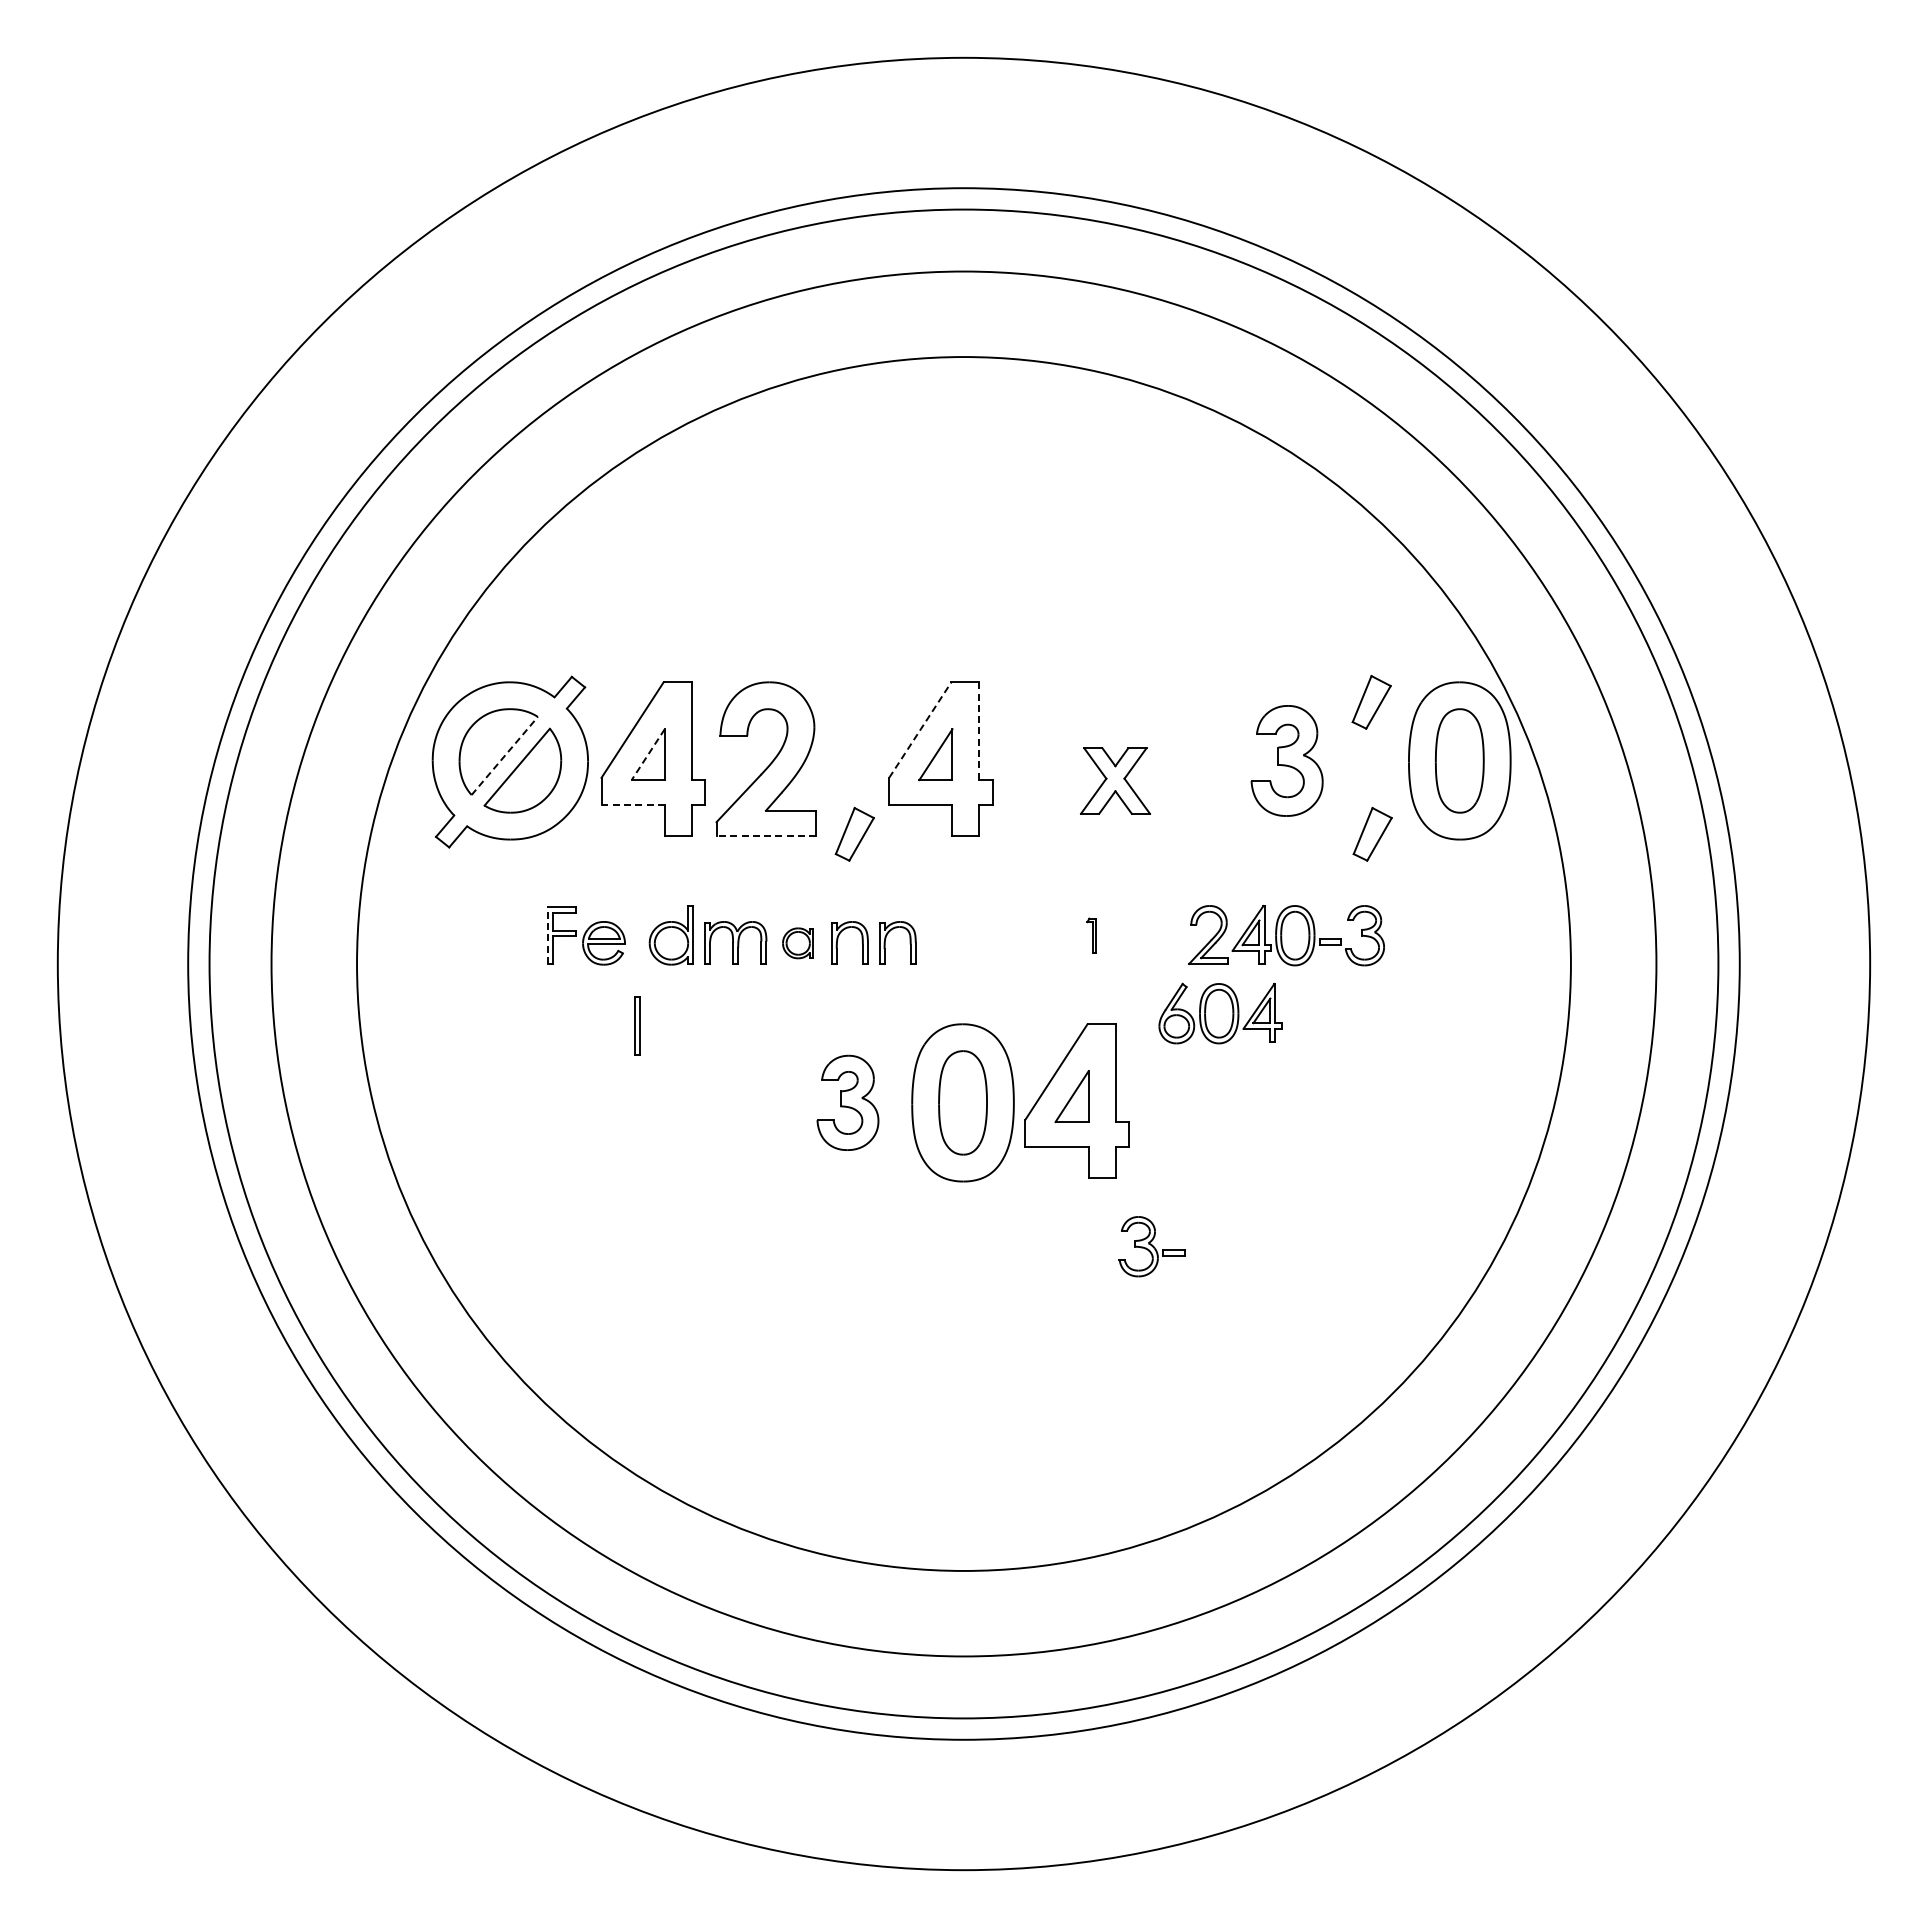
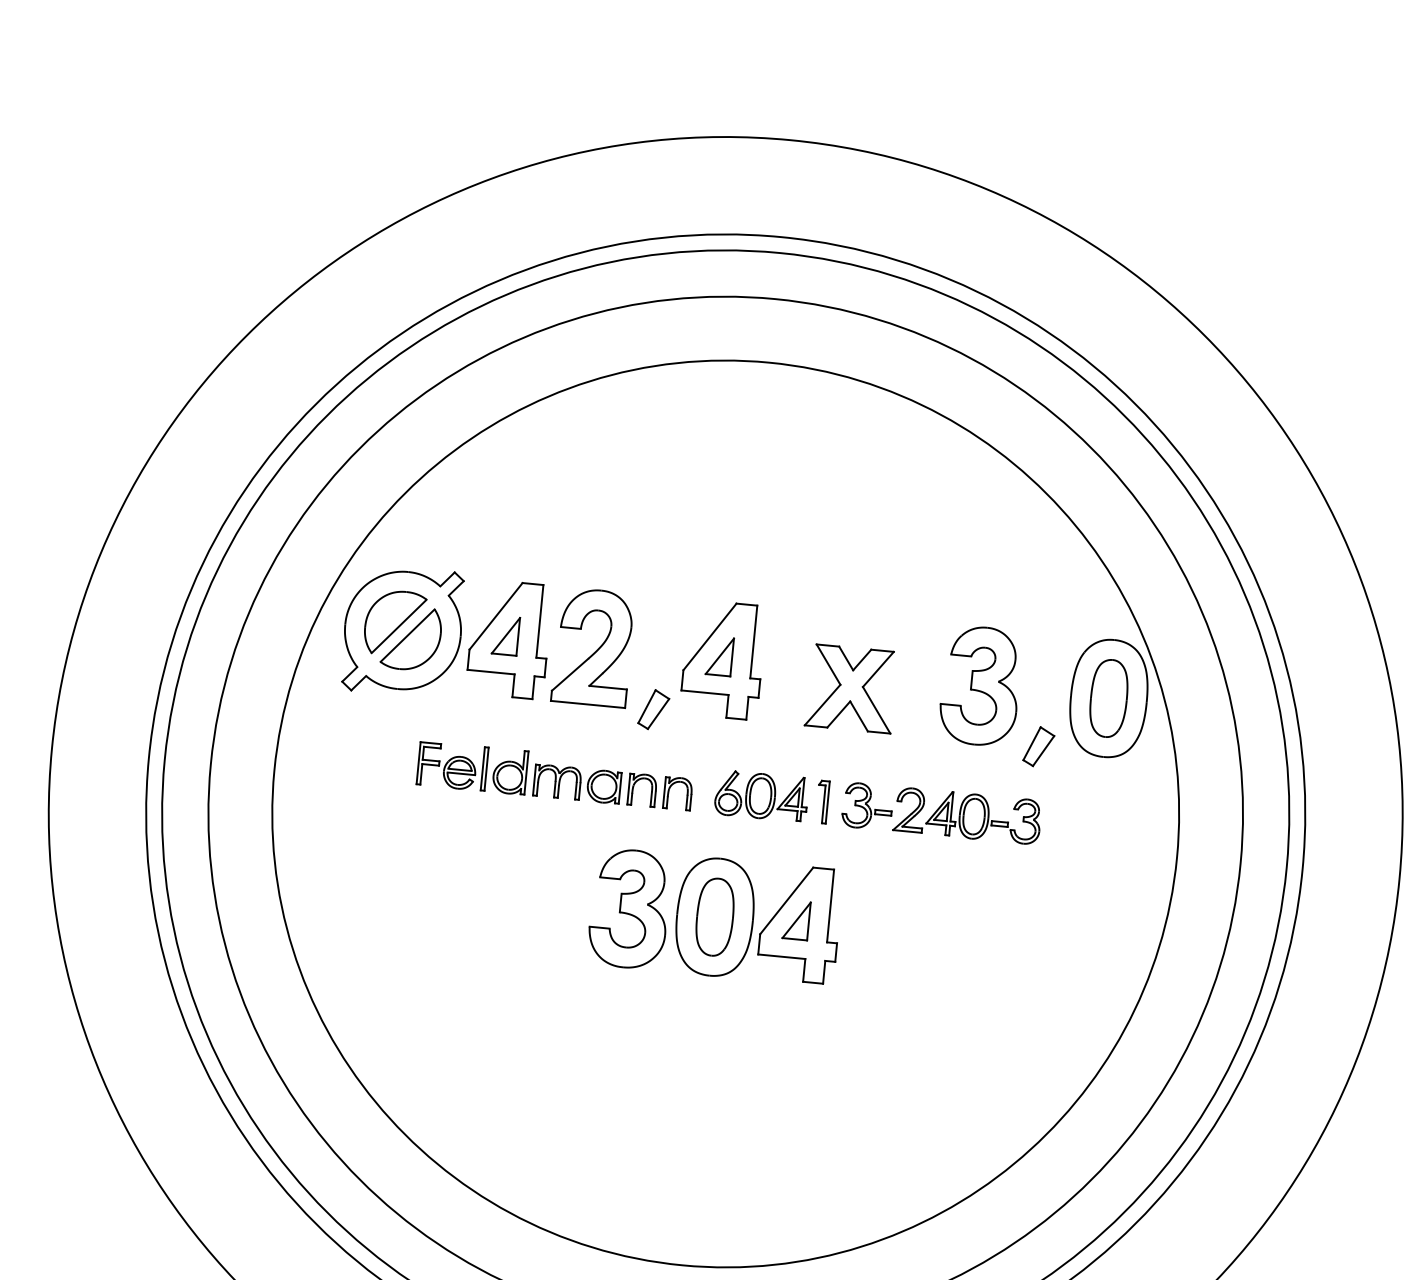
part: (1371, 702) -> (1047, 648), removed
line: (920, 729) -> (710, 636), dashed -> solid
line: (979, 731) -> (753, 642), dashed -> solid
line: (505, 755) -> (399, 626), dashed -> solid
line: (647, 755) -> (505, 636), dashed -> solid
part: (1286, 760) -> (980, 685), size x1.43
part: (1115, 780) -> (851, 688), size x1.67
line: (633, 805) -> (491, 672), dashed -> solid
line: (766, 835) -> (588, 704), dashed -> solid
line: (548, 935) -> (418, 763), dashed -> solid
part: (1091, 935) -> (822, 801), size x1.67
part: (797, 943) -> (603, 786), size x1.43
part: (1220, 1013) -> (761, 796), moved
part: (637, 1025) -> (485, 768), moved
part: (847, 1102) -> (629, 908), size x1.67
part: (1151, 1246) -> (867, 806), moved

